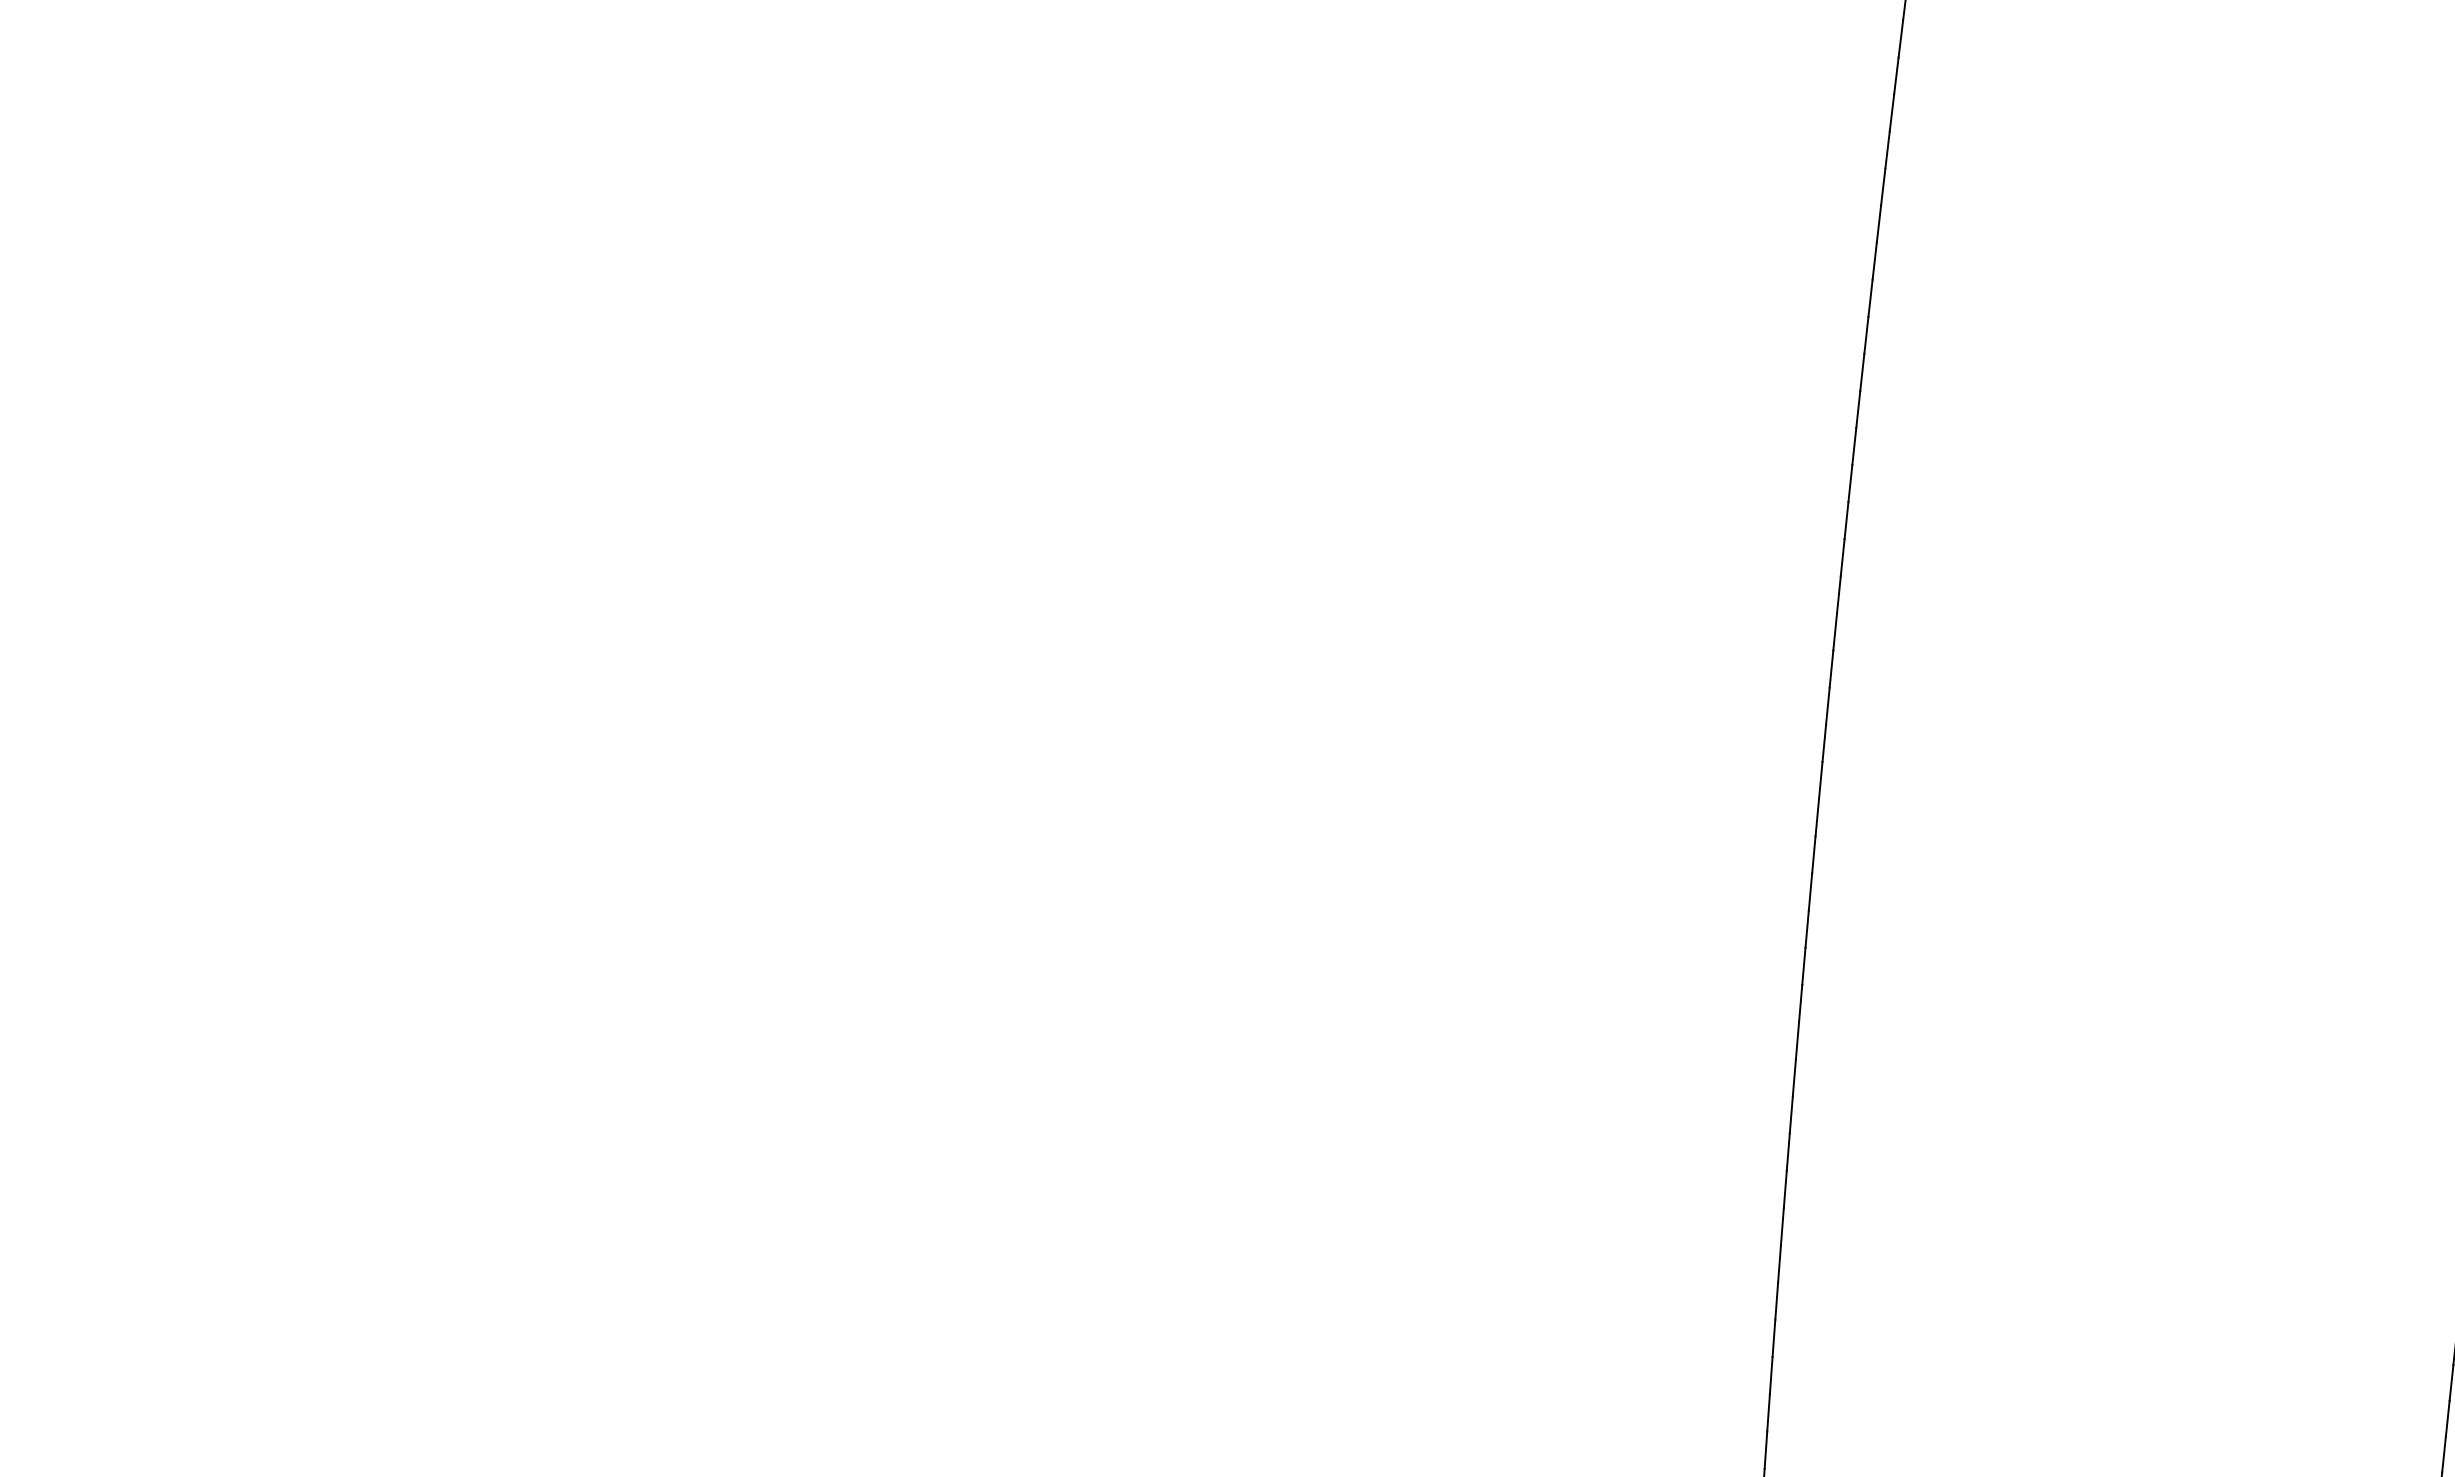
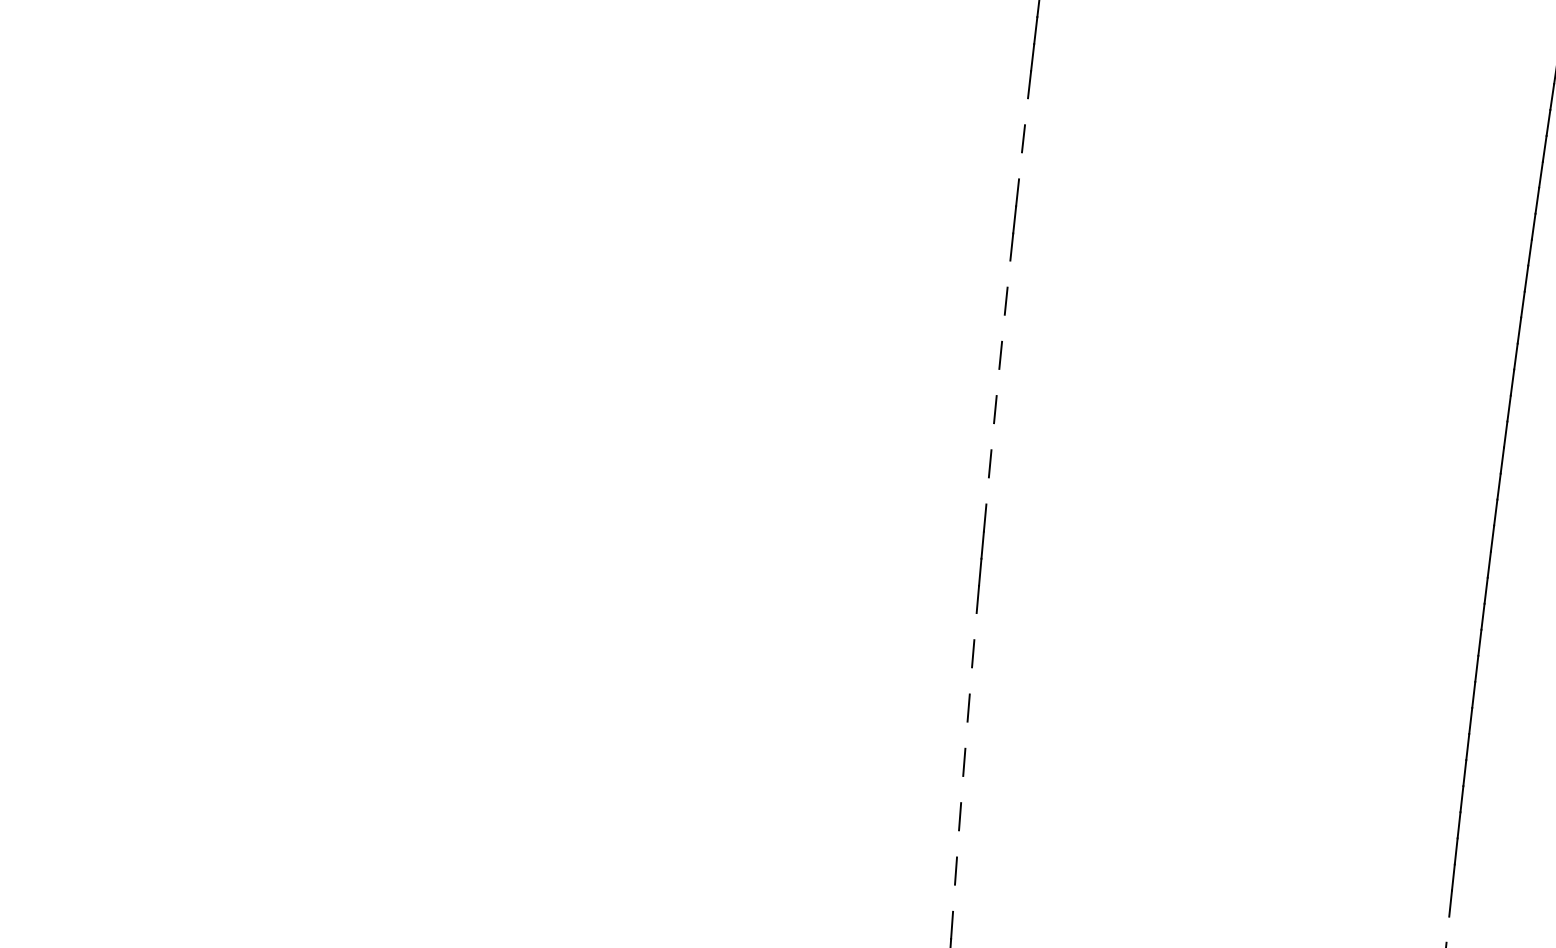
line: (1870, 297) -> (1026, 111), removed
line: (1862, 371) -> (1020, 165), removed
line: (1846, 520) -> (1008, 273), removed
line: (1838, 594) -> (1003, 328), removed
line: (1831, 668) -> (998, 382), removed
line: (1824, 742) -> (992, 436), removed
line: (1817, 817) -> (987, 490), removed
line: (1800, 1003) -> (975, 626), removed
line: (1793, 1077) -> (970, 680), removed
line: (1787, 1151) -> (965, 734), removed
line: (1781, 1226) -> (961, 789), removed
line: (1776, 1300) -> (957, 843), removed
line: (1770, 1375) -> (953, 898), removed
line: (2447, 1418) -> (1447, 929), removed

